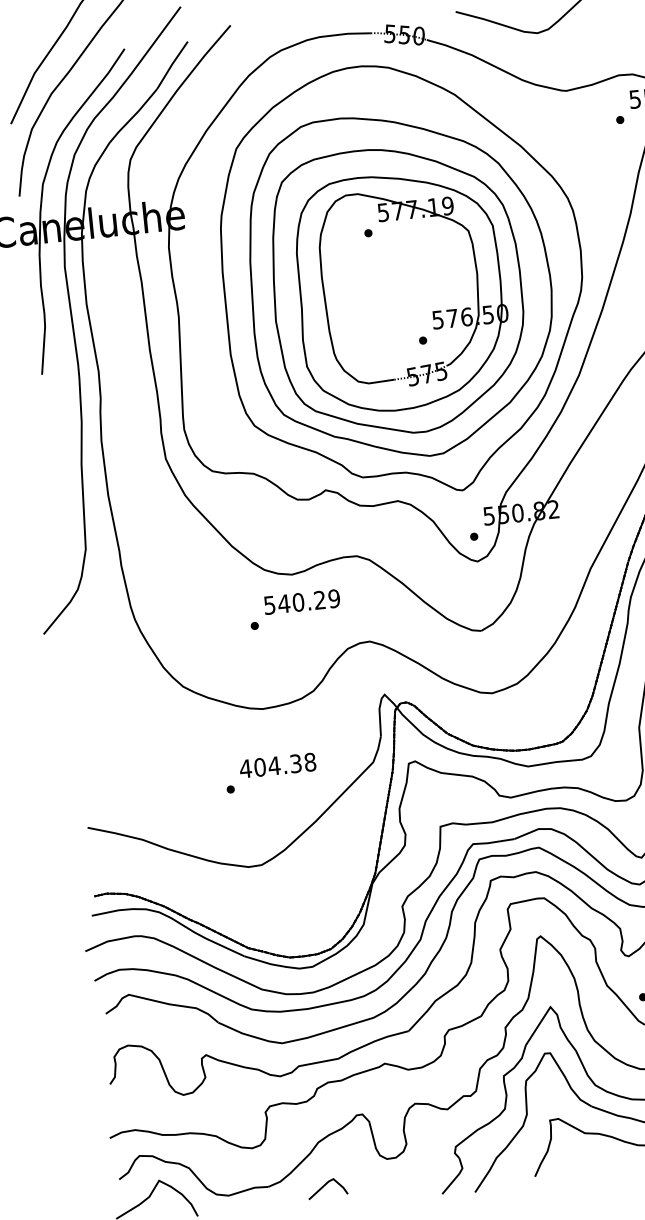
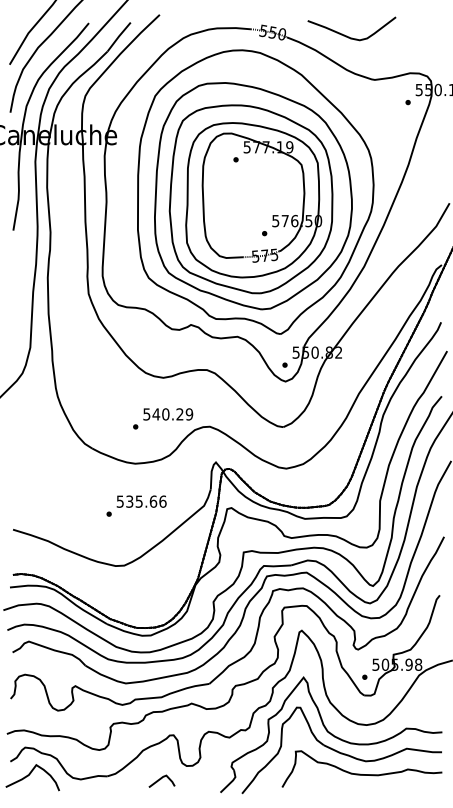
text: (295, 608) -> (163, 418), moved
text: (277, 765) -> (141, 501), 404.38 -> 535.66
line: (326, 1185) -> (161, 779), moved

